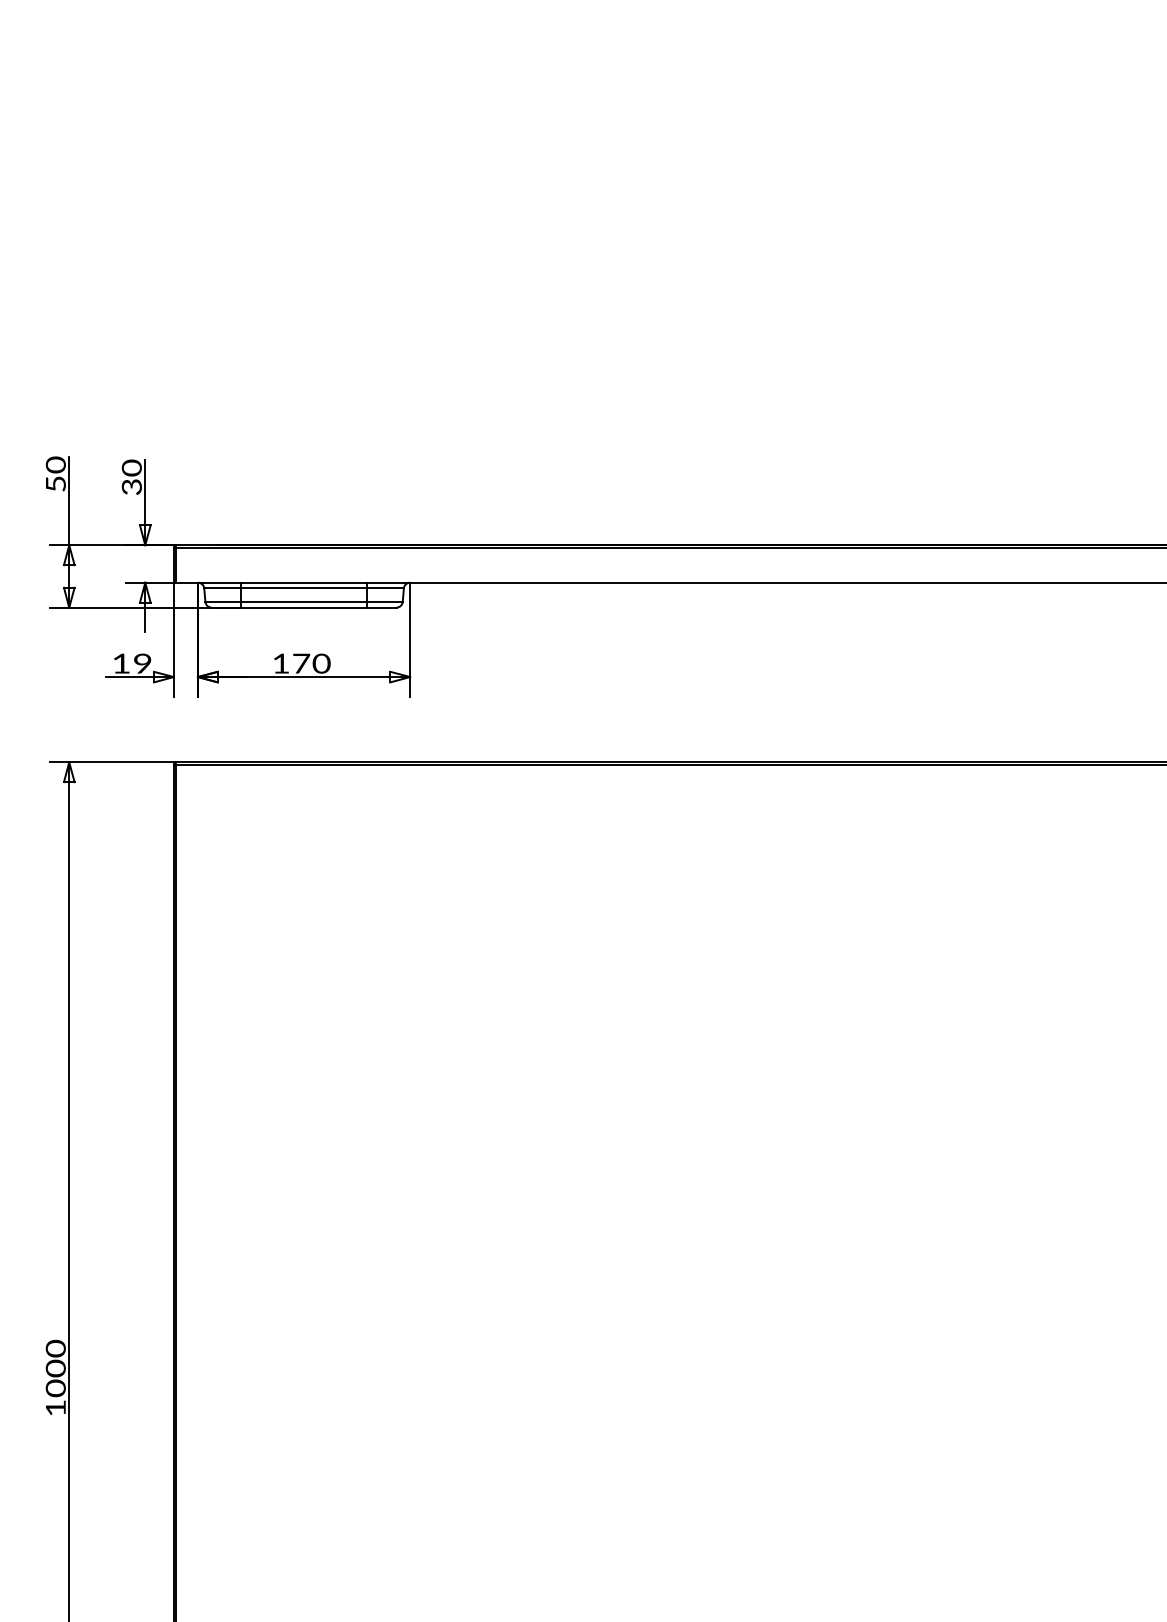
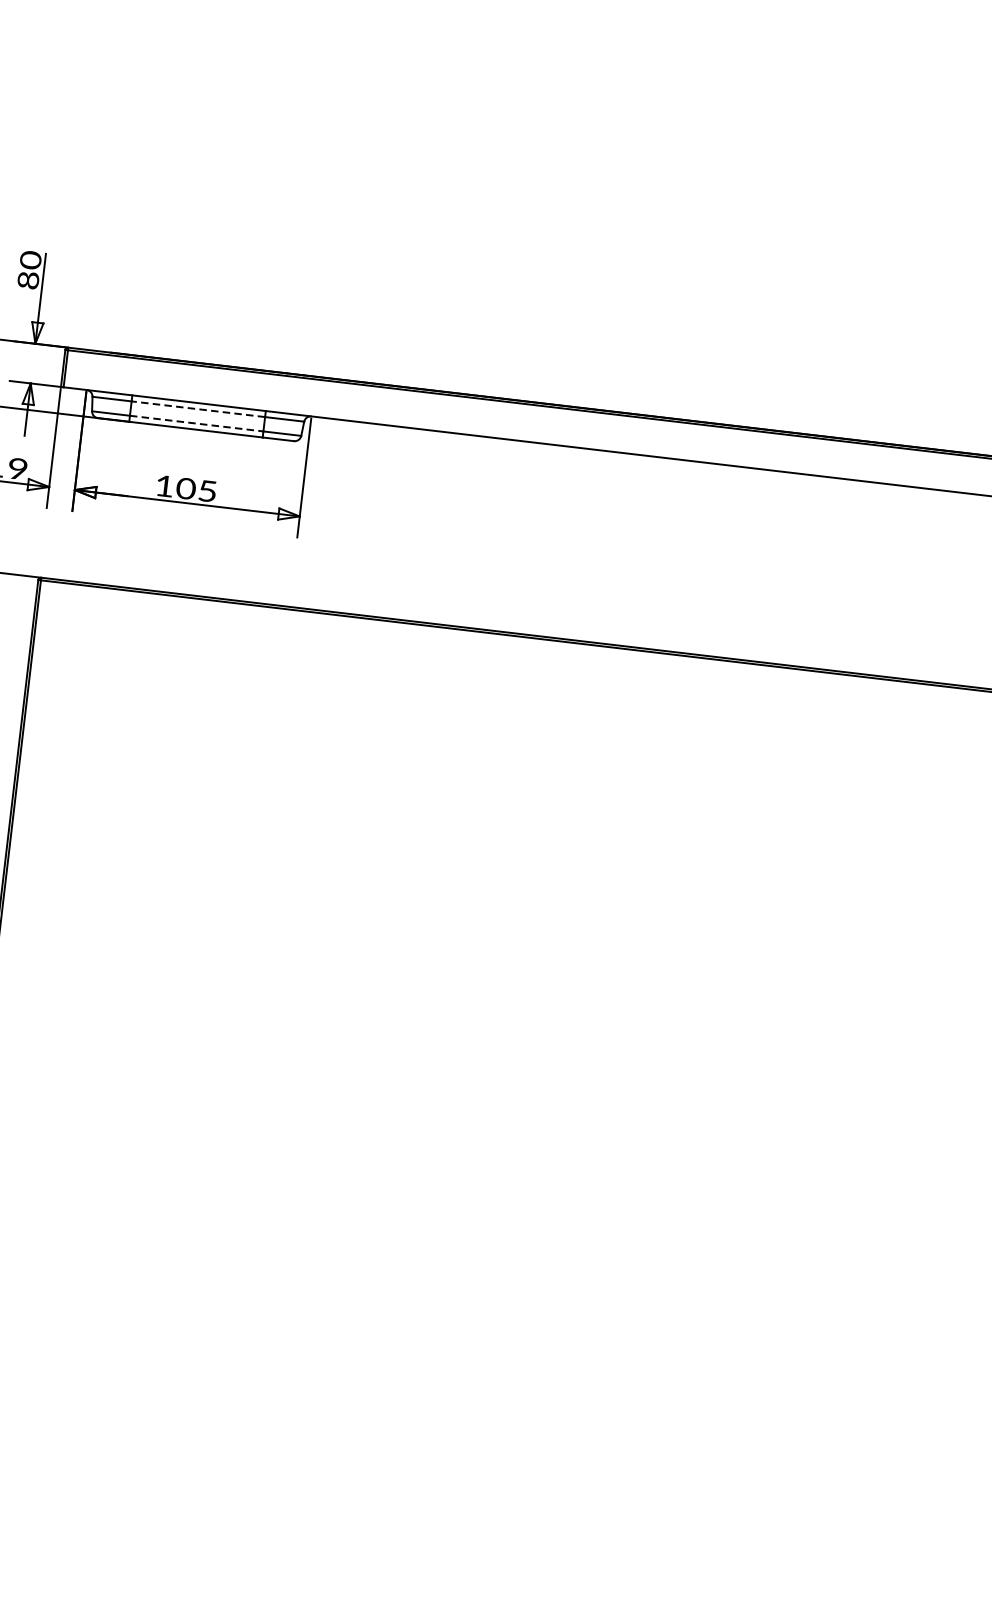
text: (131, 486) -> (28, 279), 30 -> 80
line: (304, 588) -> (198, 409), solid -> dashed
line: (304, 601) -> (197, 423), solid -> dashed
text: (311, 663) -> (196, 489), 170 -> 105

